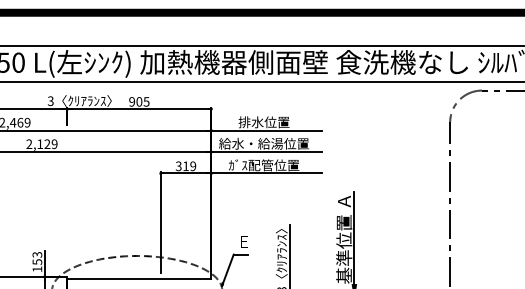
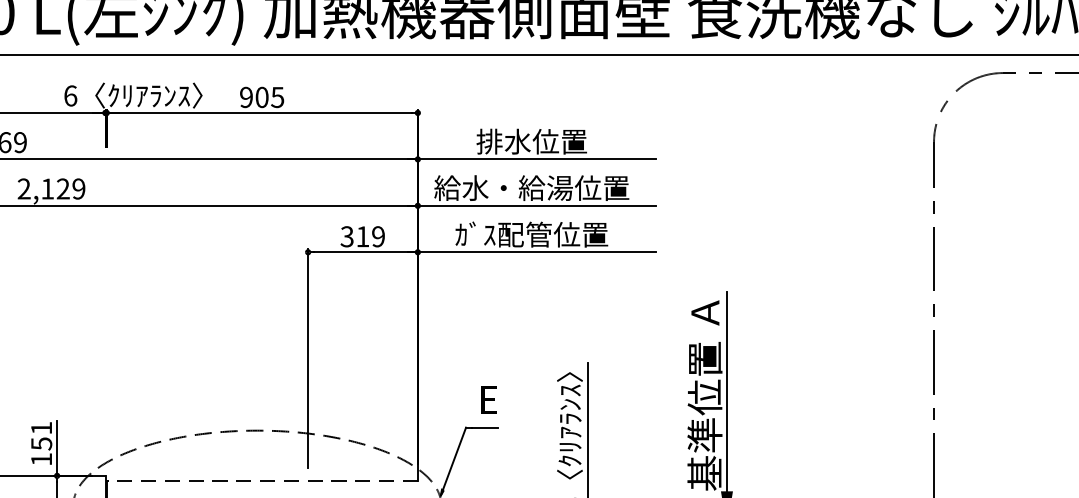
text: (50, 100) -> (69, 94), 3 -> 6
text: (37, 254) -> (41, 427), 153 -> 151
line: (139, 279) -> (262, 481), solid -> dashed

